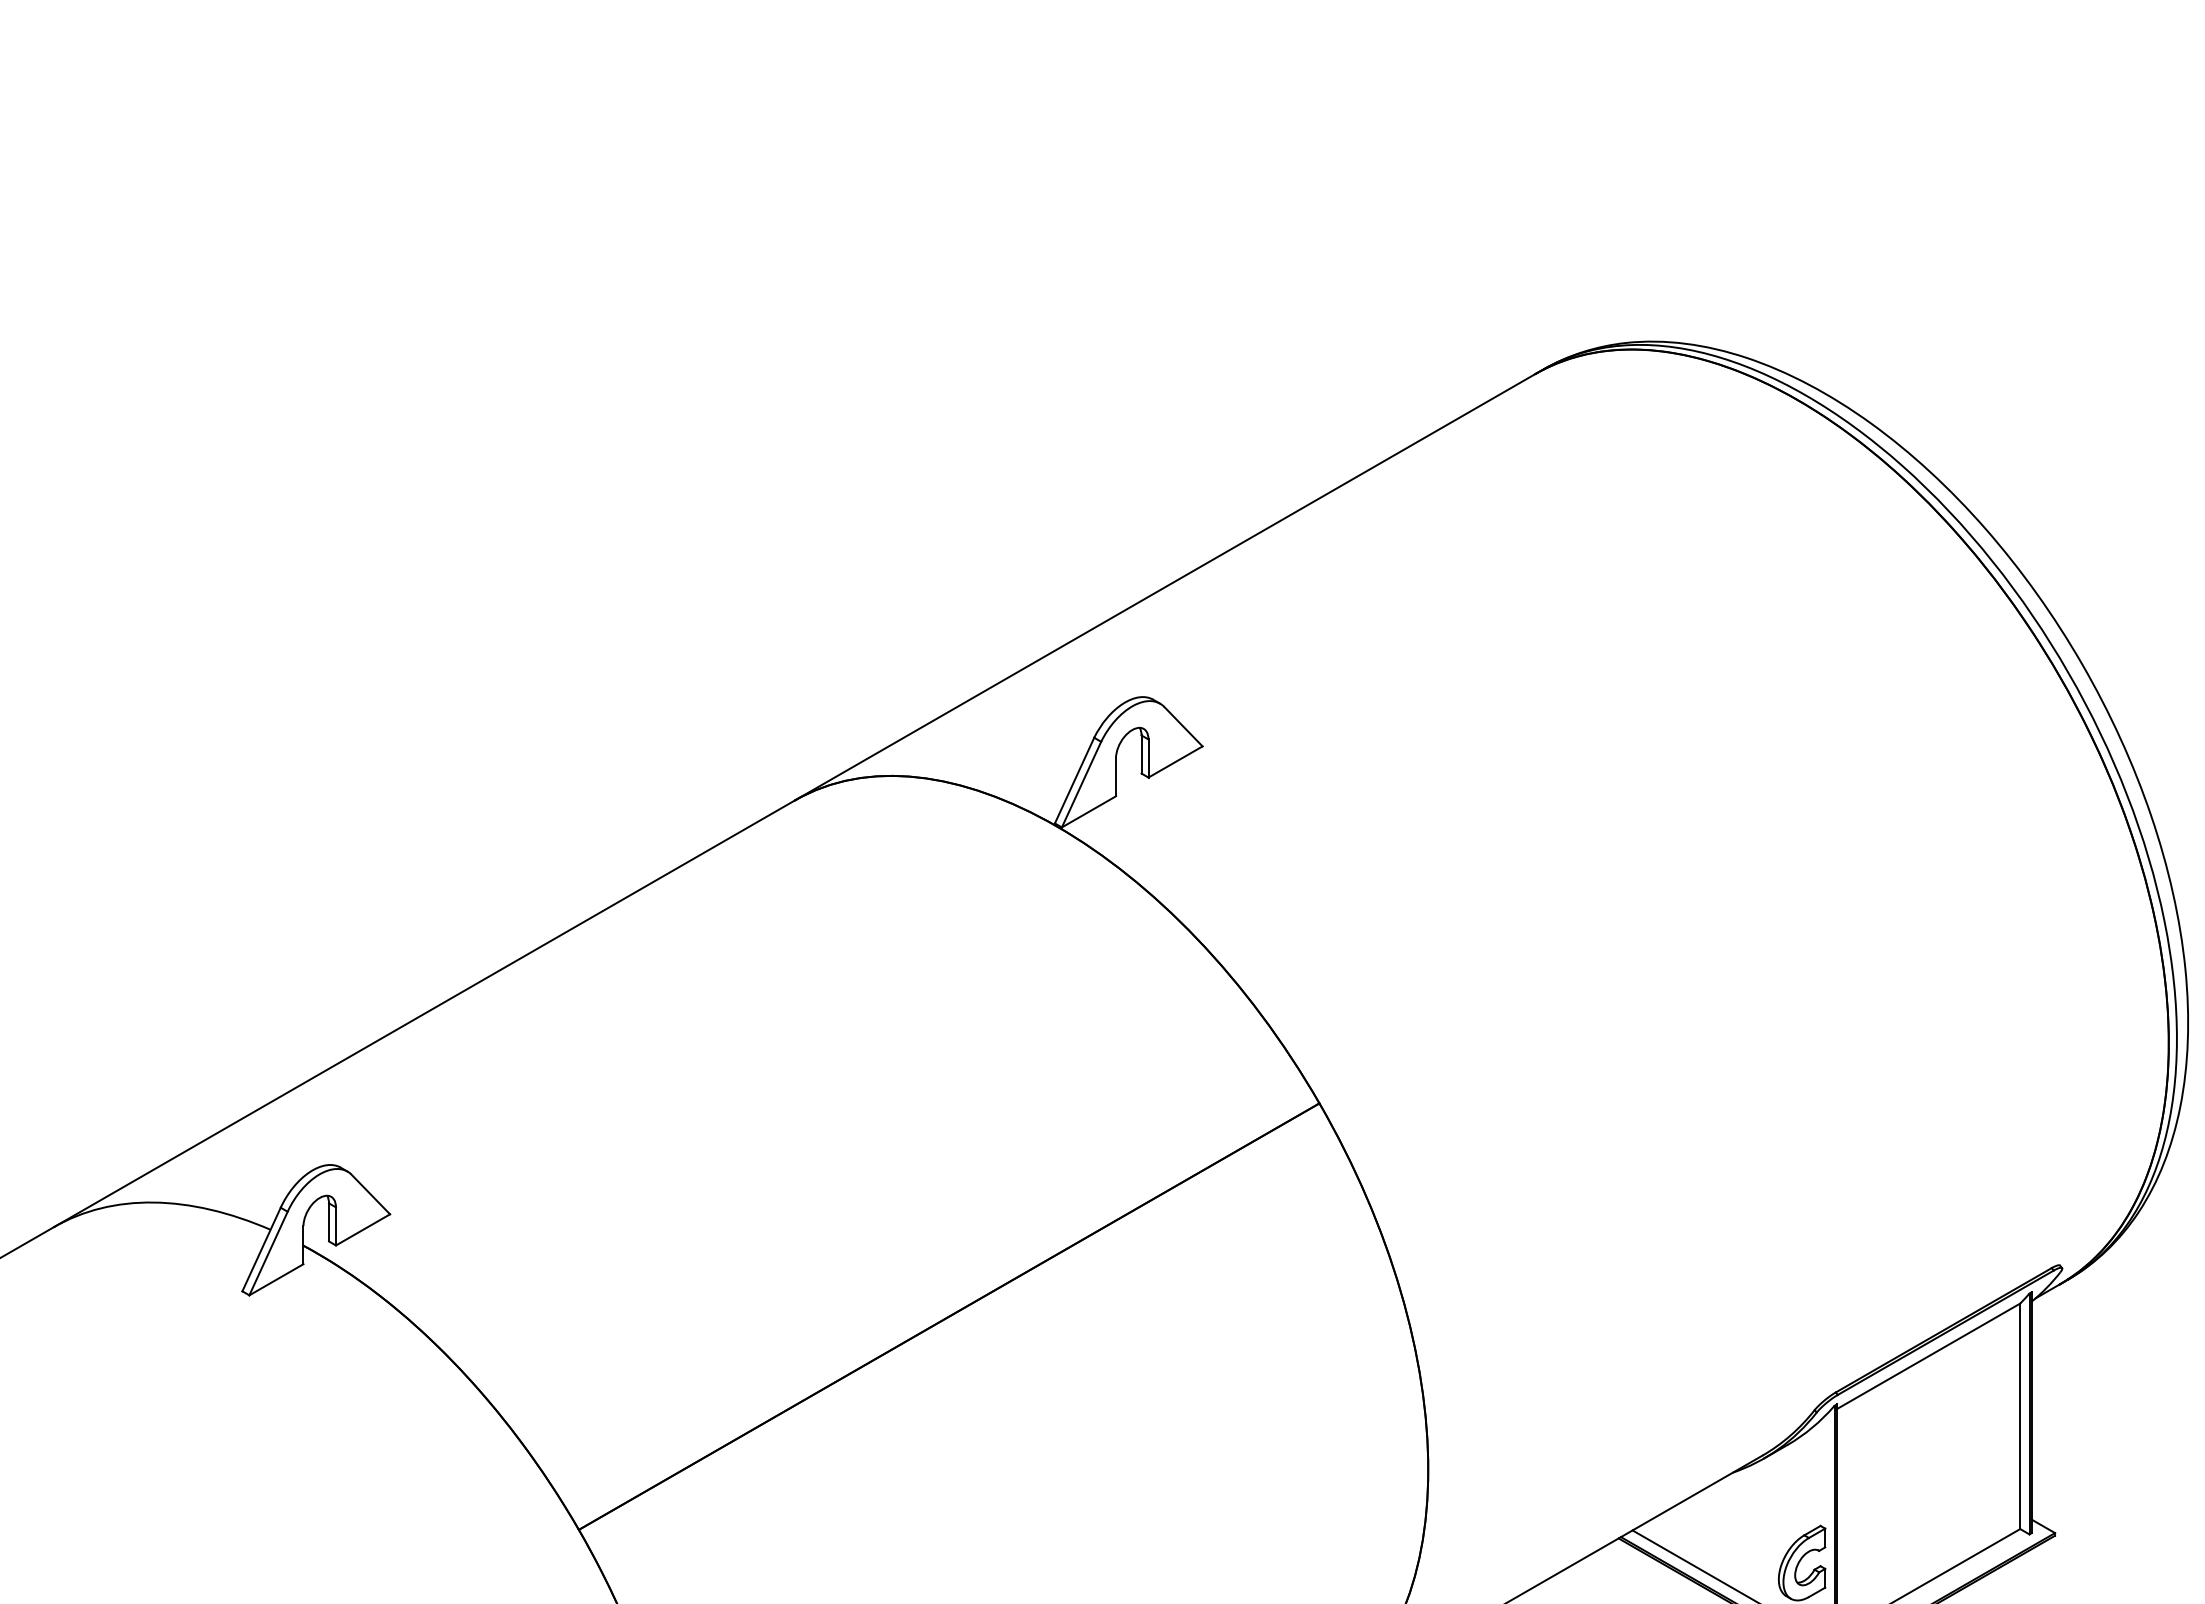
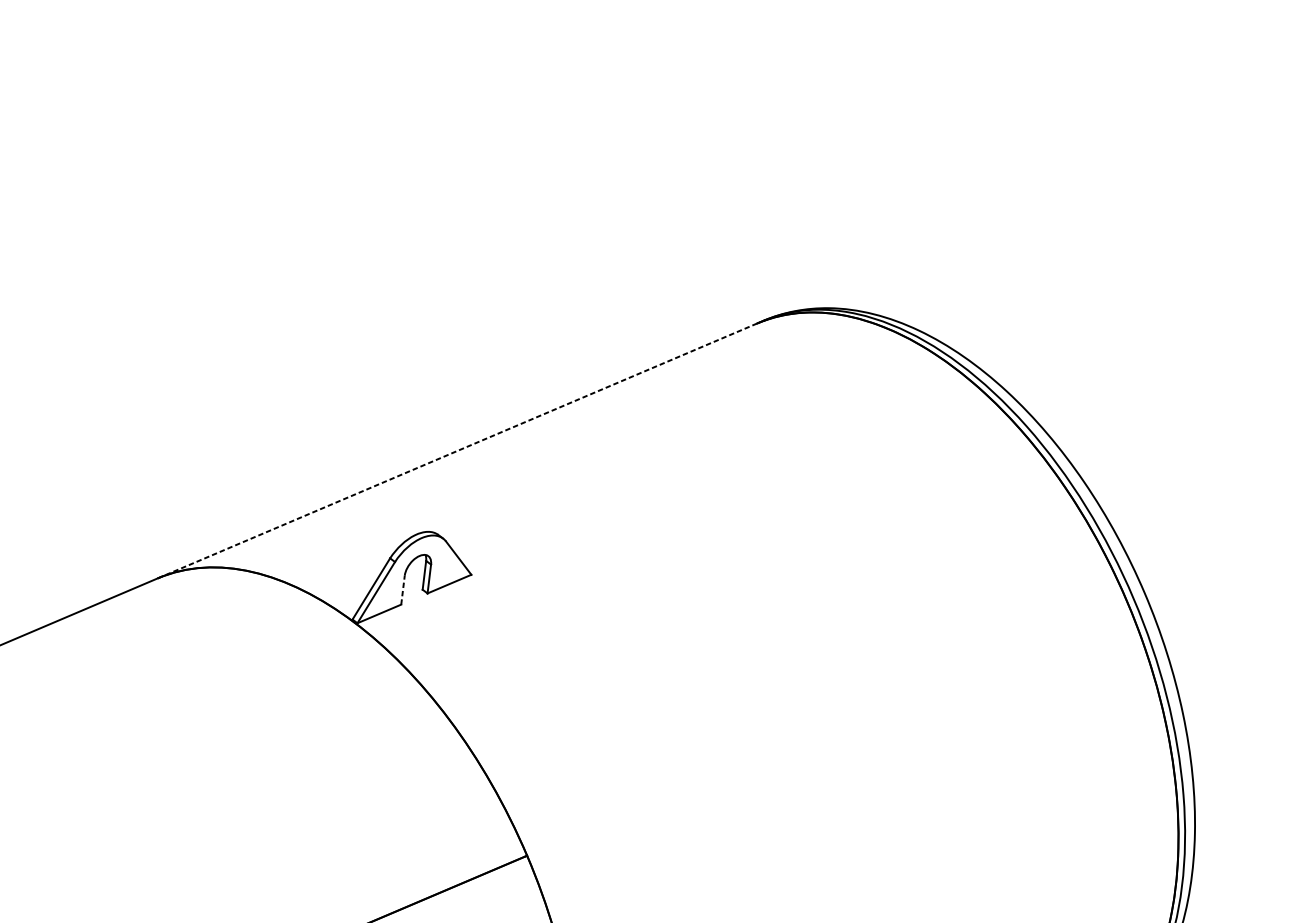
line: (1164, 587) -> (457, 451), solid -> dashed
line: (1116, 776) -> (403, 589), solid -> dashed

